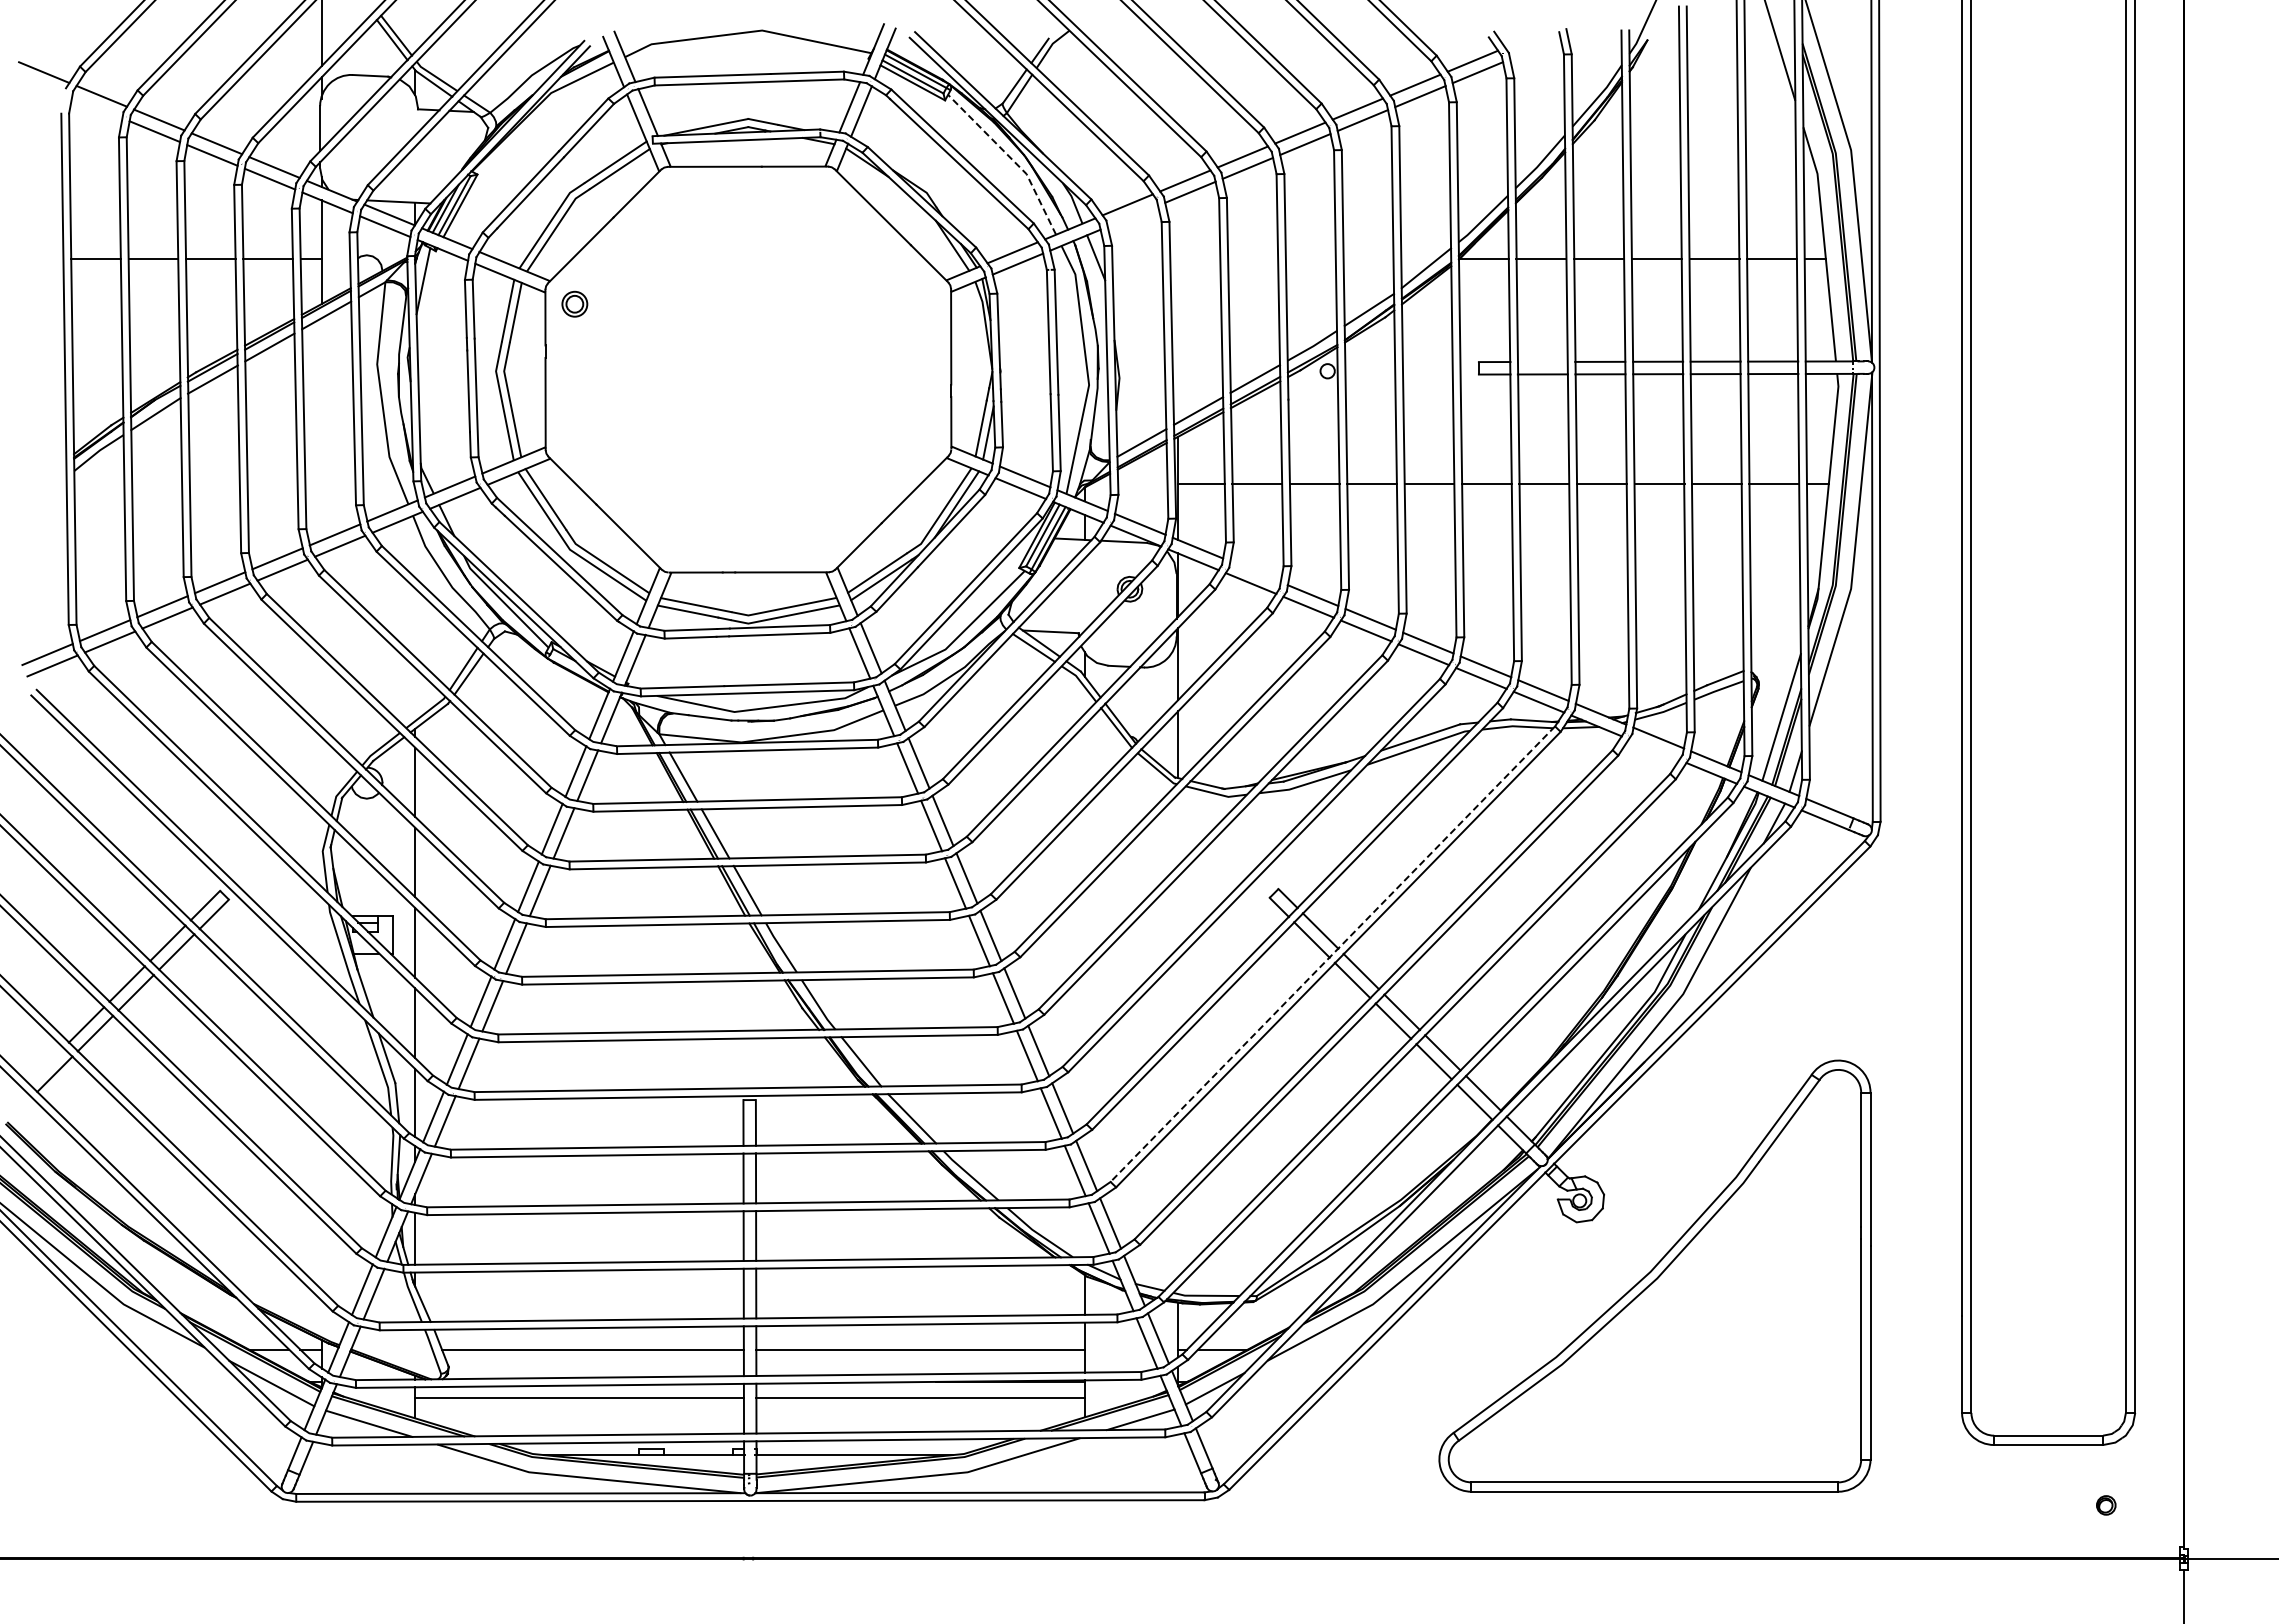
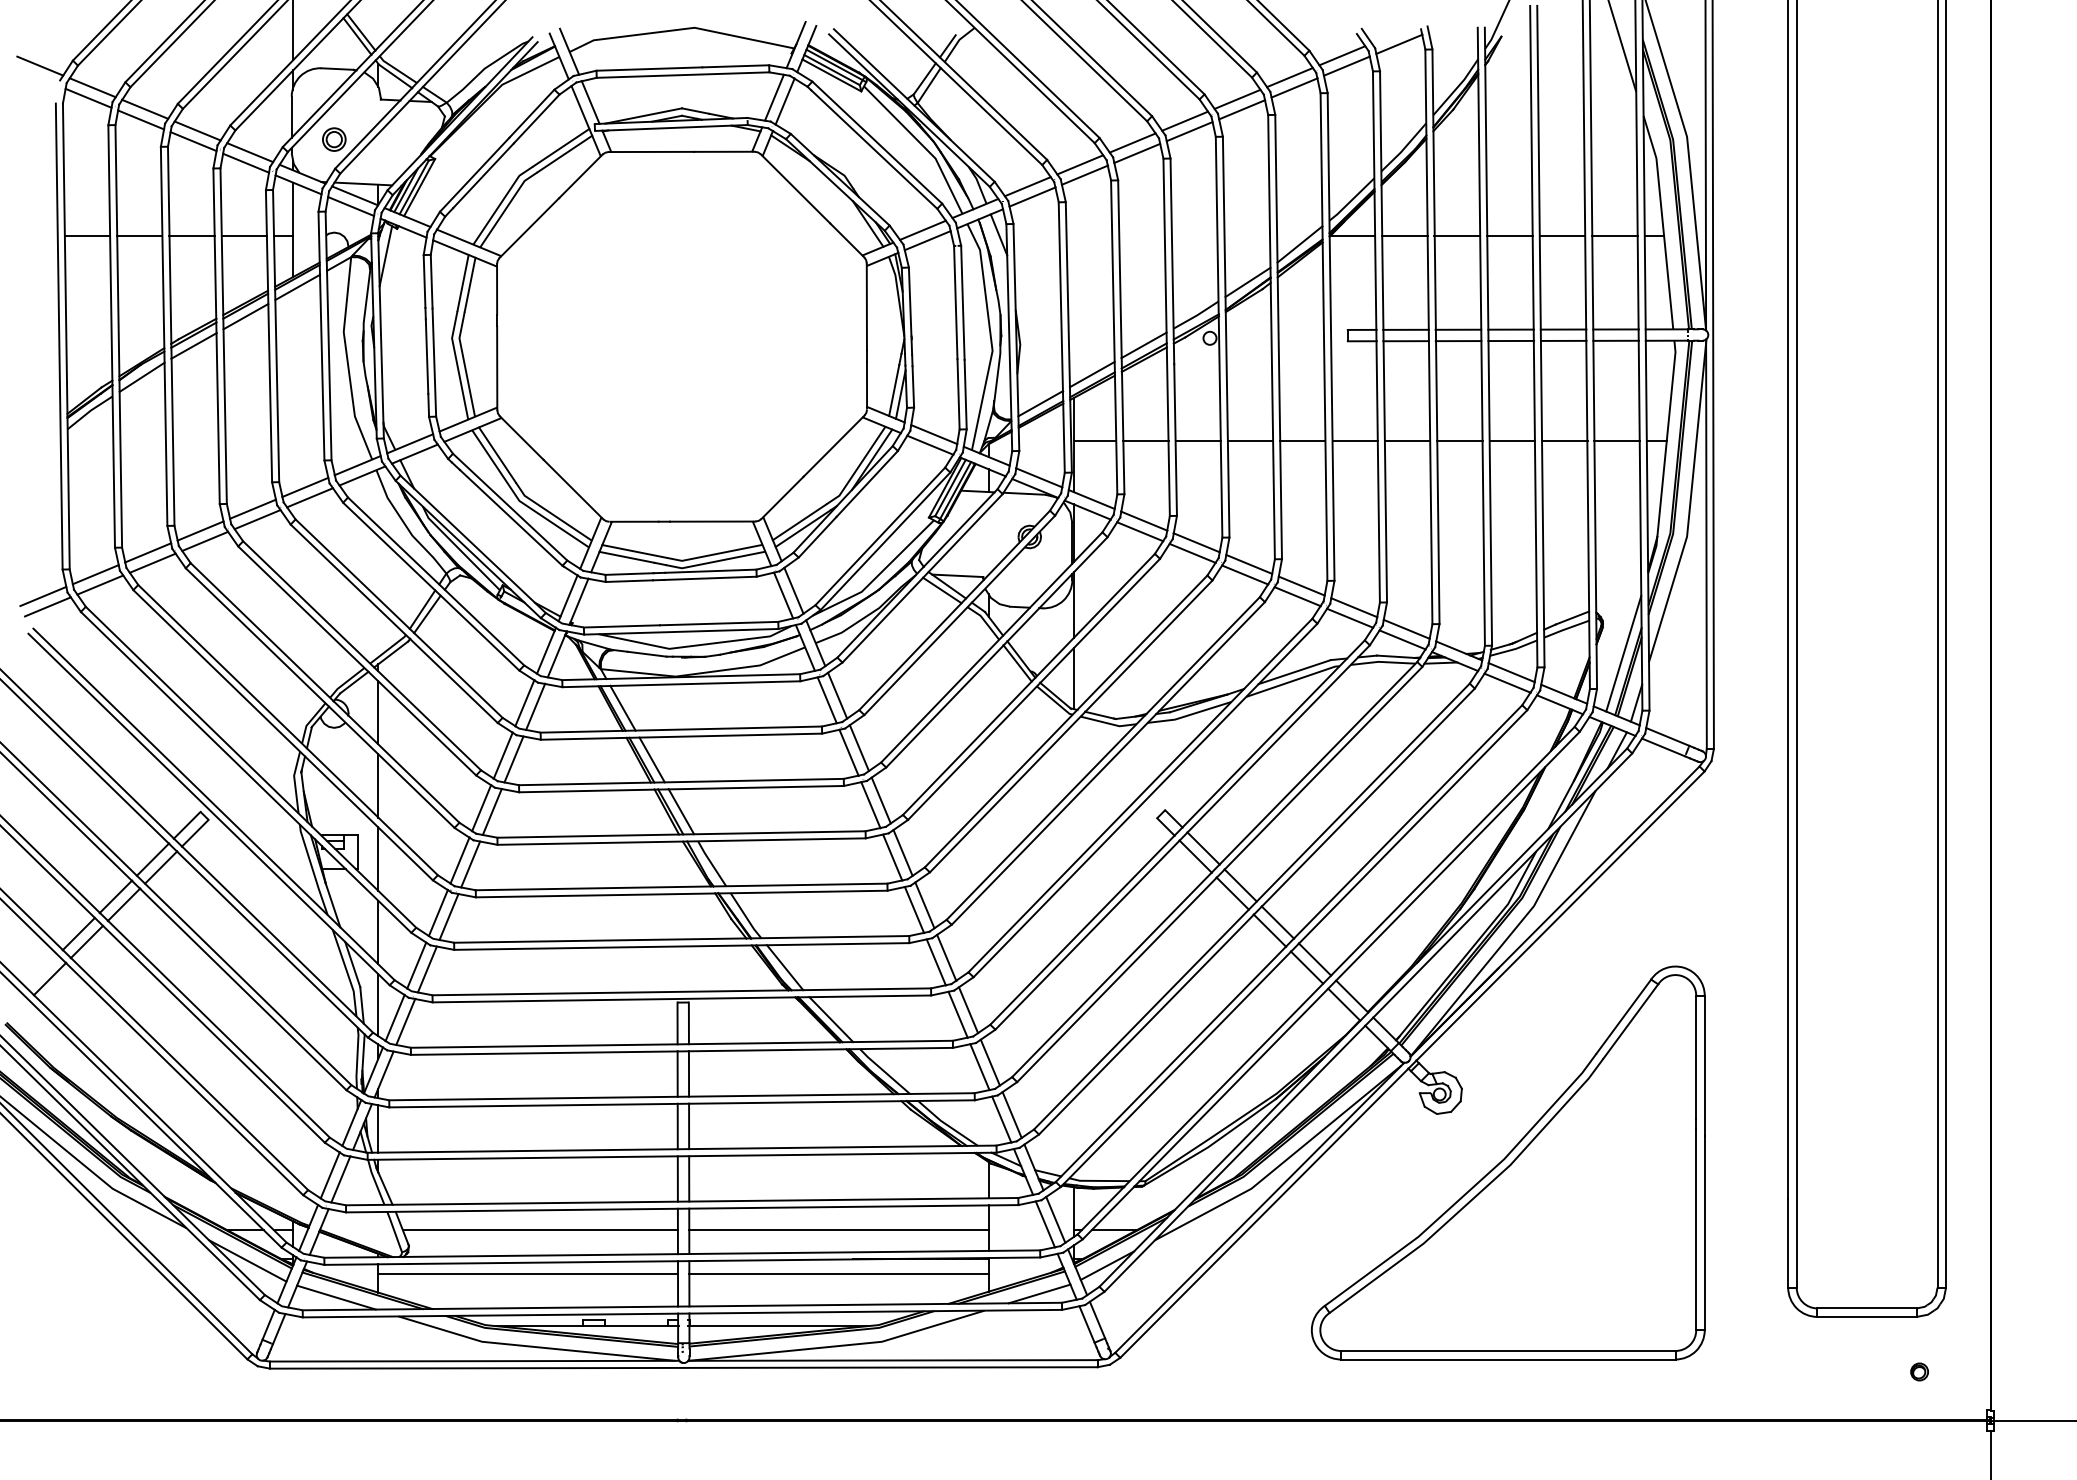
line: (1535, 48) -> (1399, 44), added
line: (97, 107) -> (88, 97), added
line: (1011, 158) -> (921, 144), dashed -> solid
line: (1132, 215) -> (1032, 196), added
part: (574, 303) -> (333, 138), moved
line: (1542, 361) -> (1405, 329), added
line: (1255, 571) -> (1144, 520), added
line: (1653, 749) -> (1506, 683), added
line: (1332, 954) -> (1214, 869), dashed -> solid

